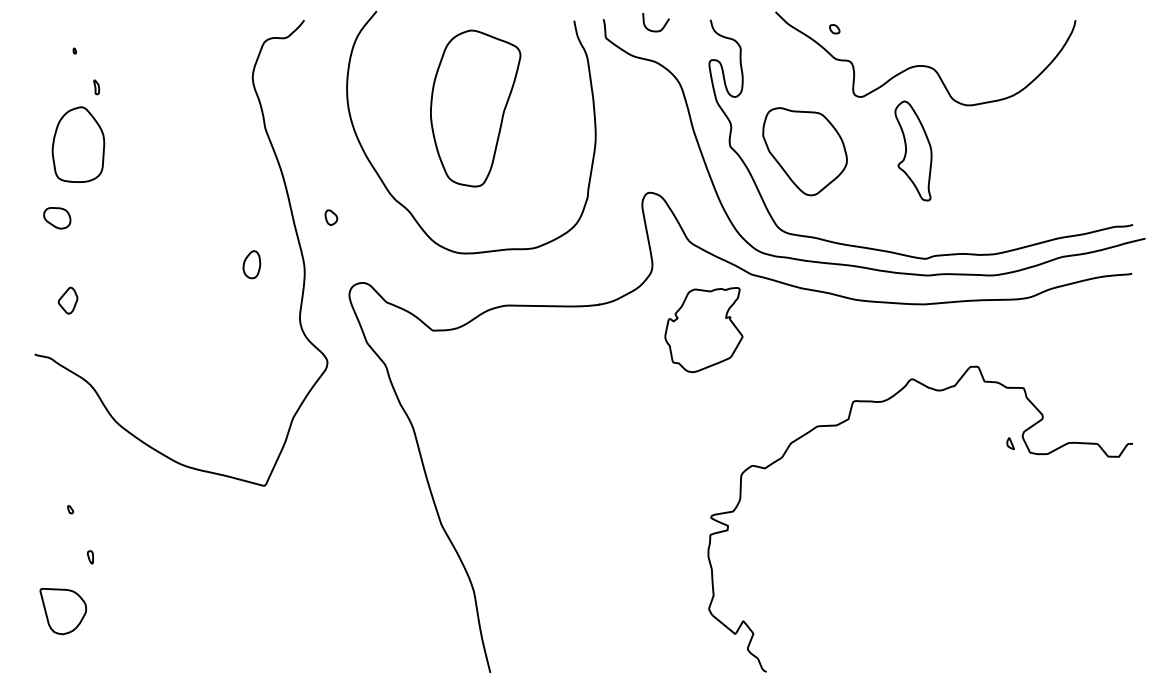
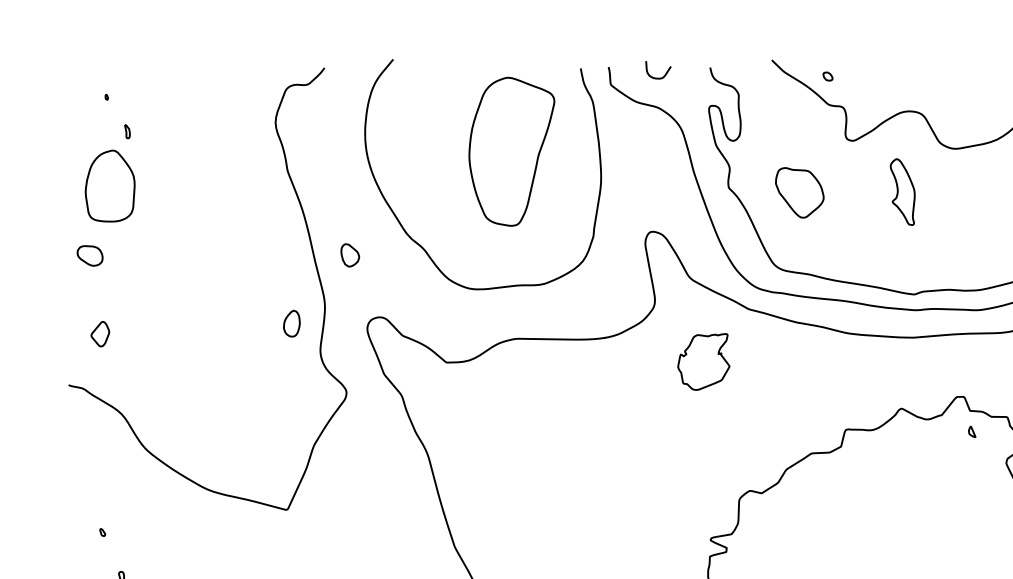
part: (475, 108) -> (511, 151), moved
part: (913, 150) -> (902, 191), size x0.7
part: (804, 151) -> (799, 192), size x0.6
part: (331, 217) -> (350, 255), size x1.6
part: (251, 264) -> (291, 323), moved
part: (703, 329) -> (703, 361), size x0.7
part: (1010, 443) -> (972, 431), moved

